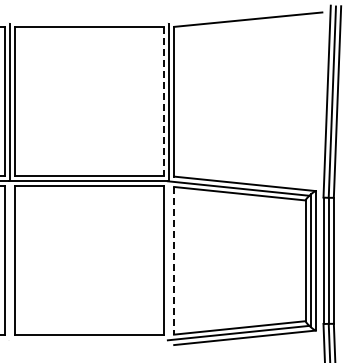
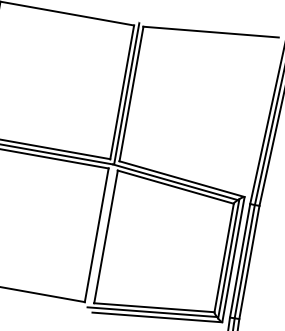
line: (163, 101) -> (121, 92), dashed -> solid
line: (174, 260) -> (106, 236), dashed -> solid

